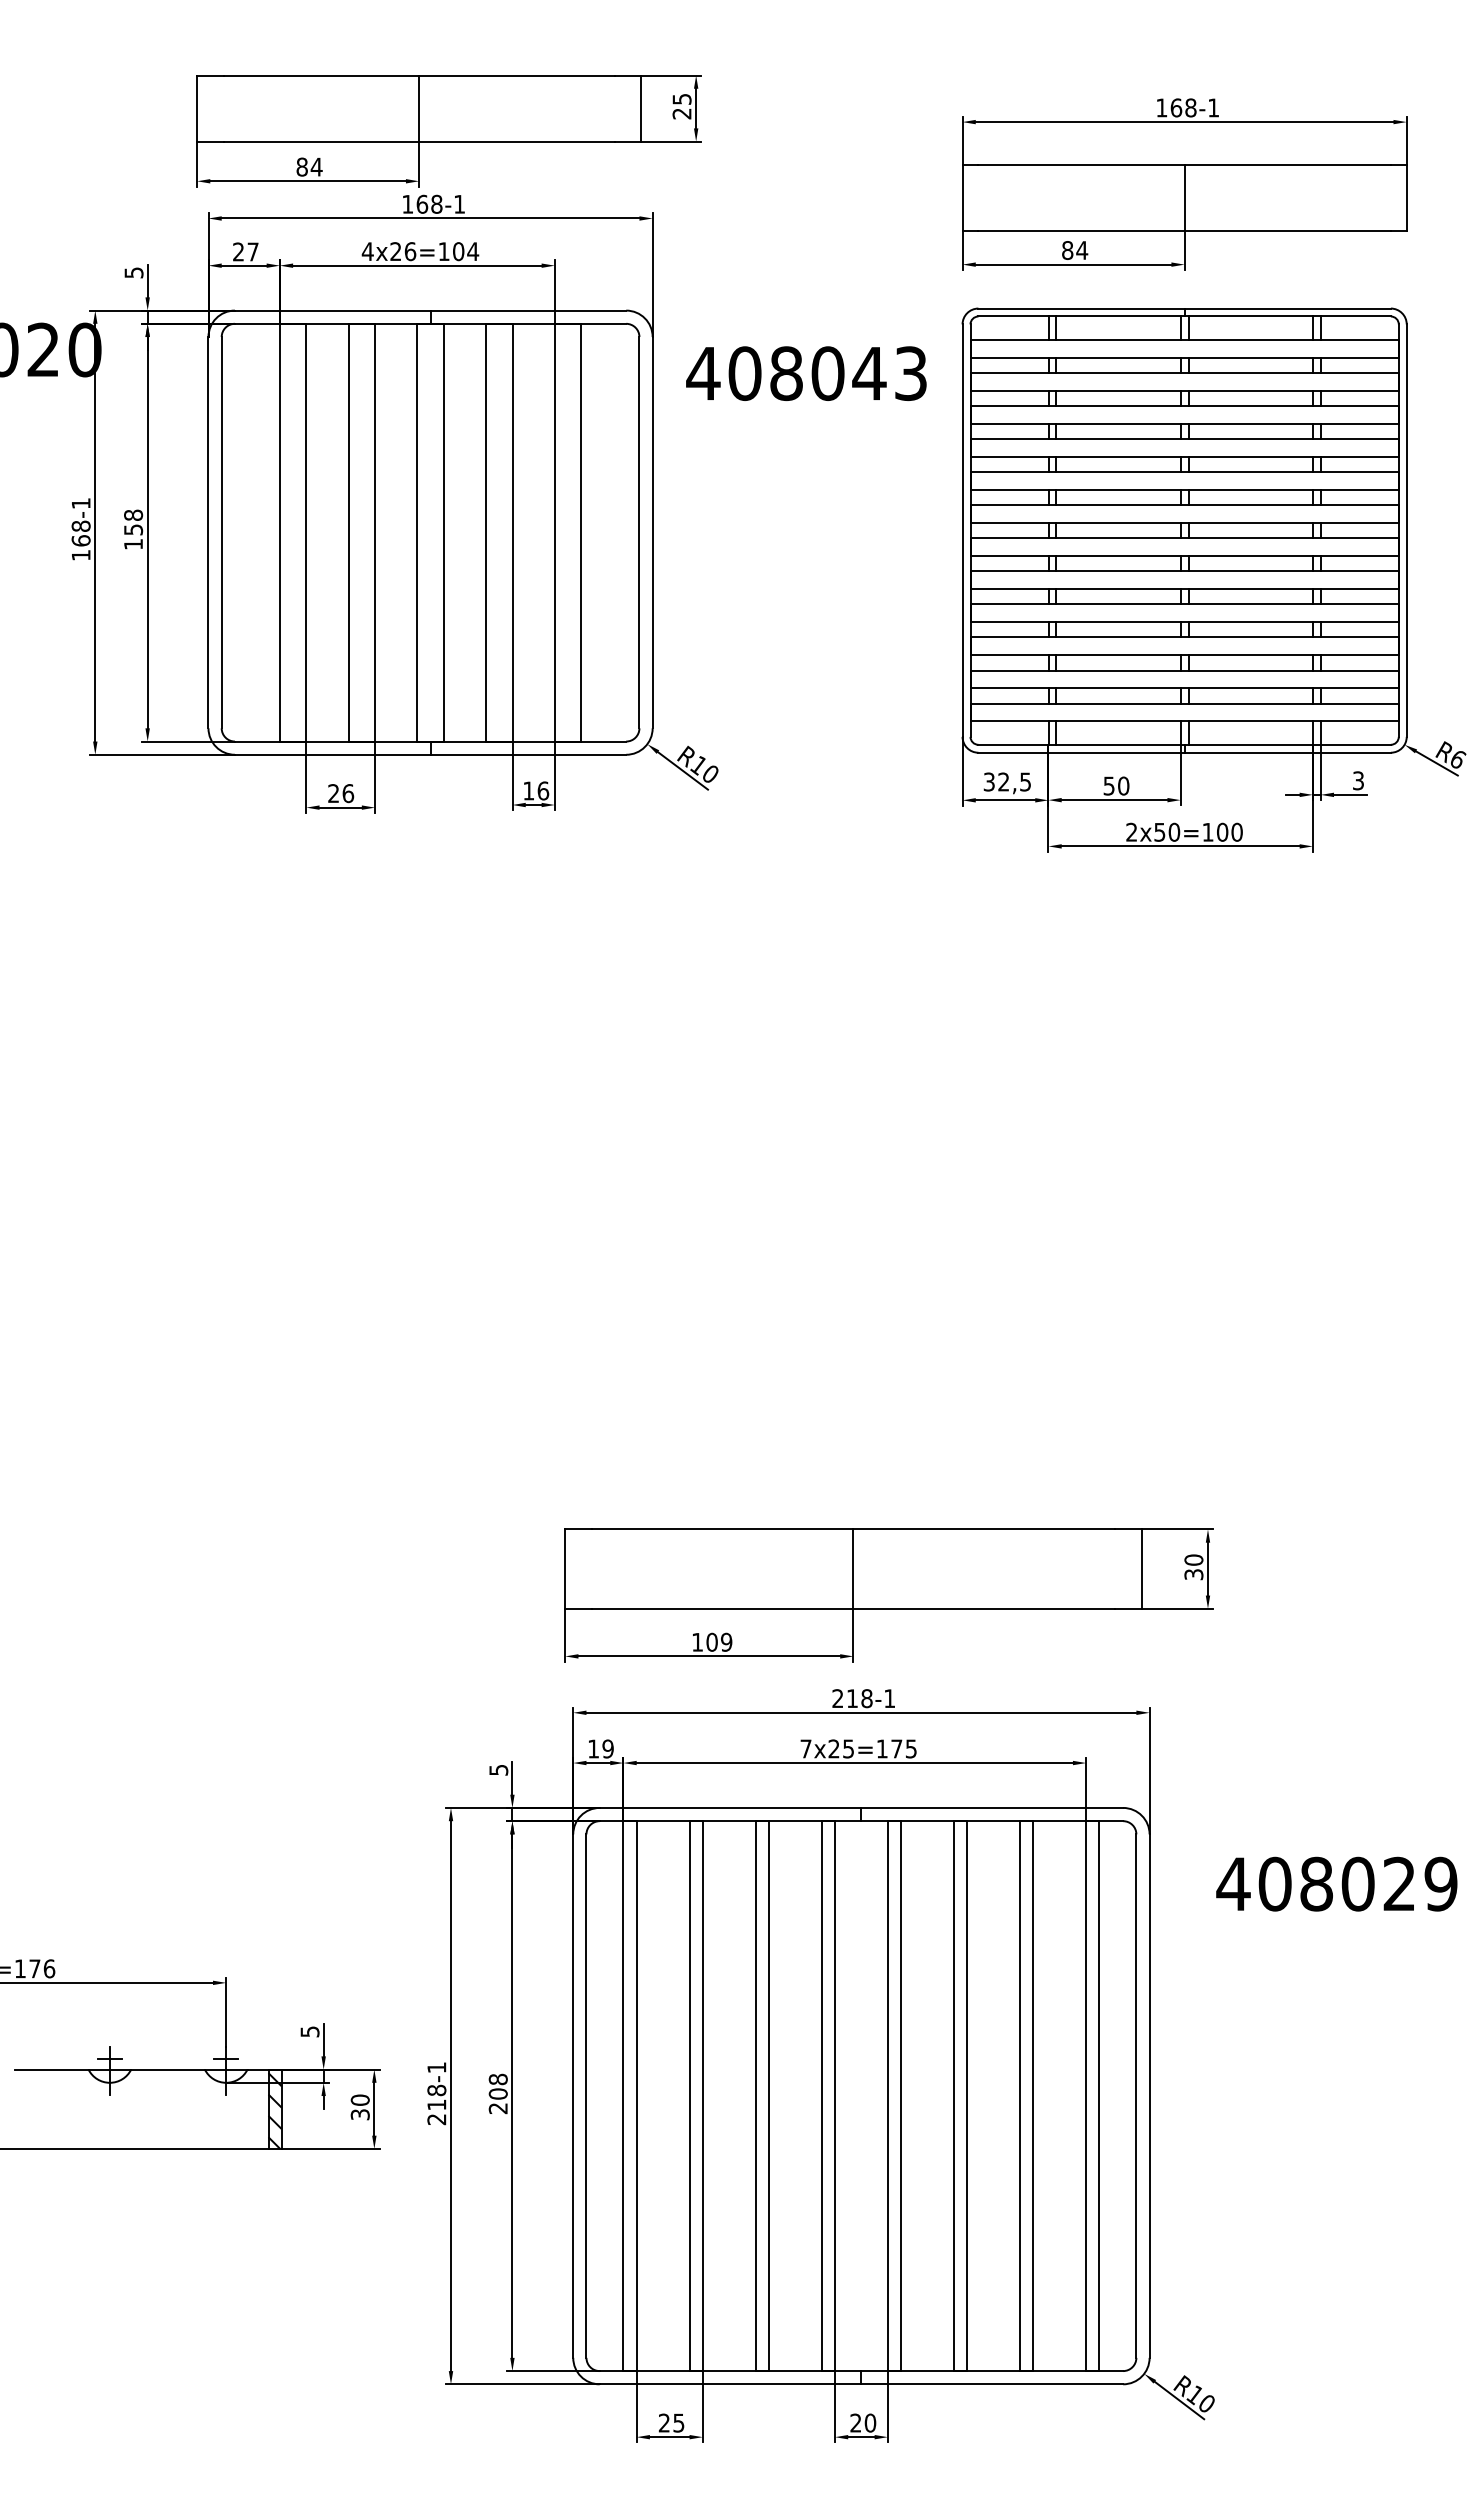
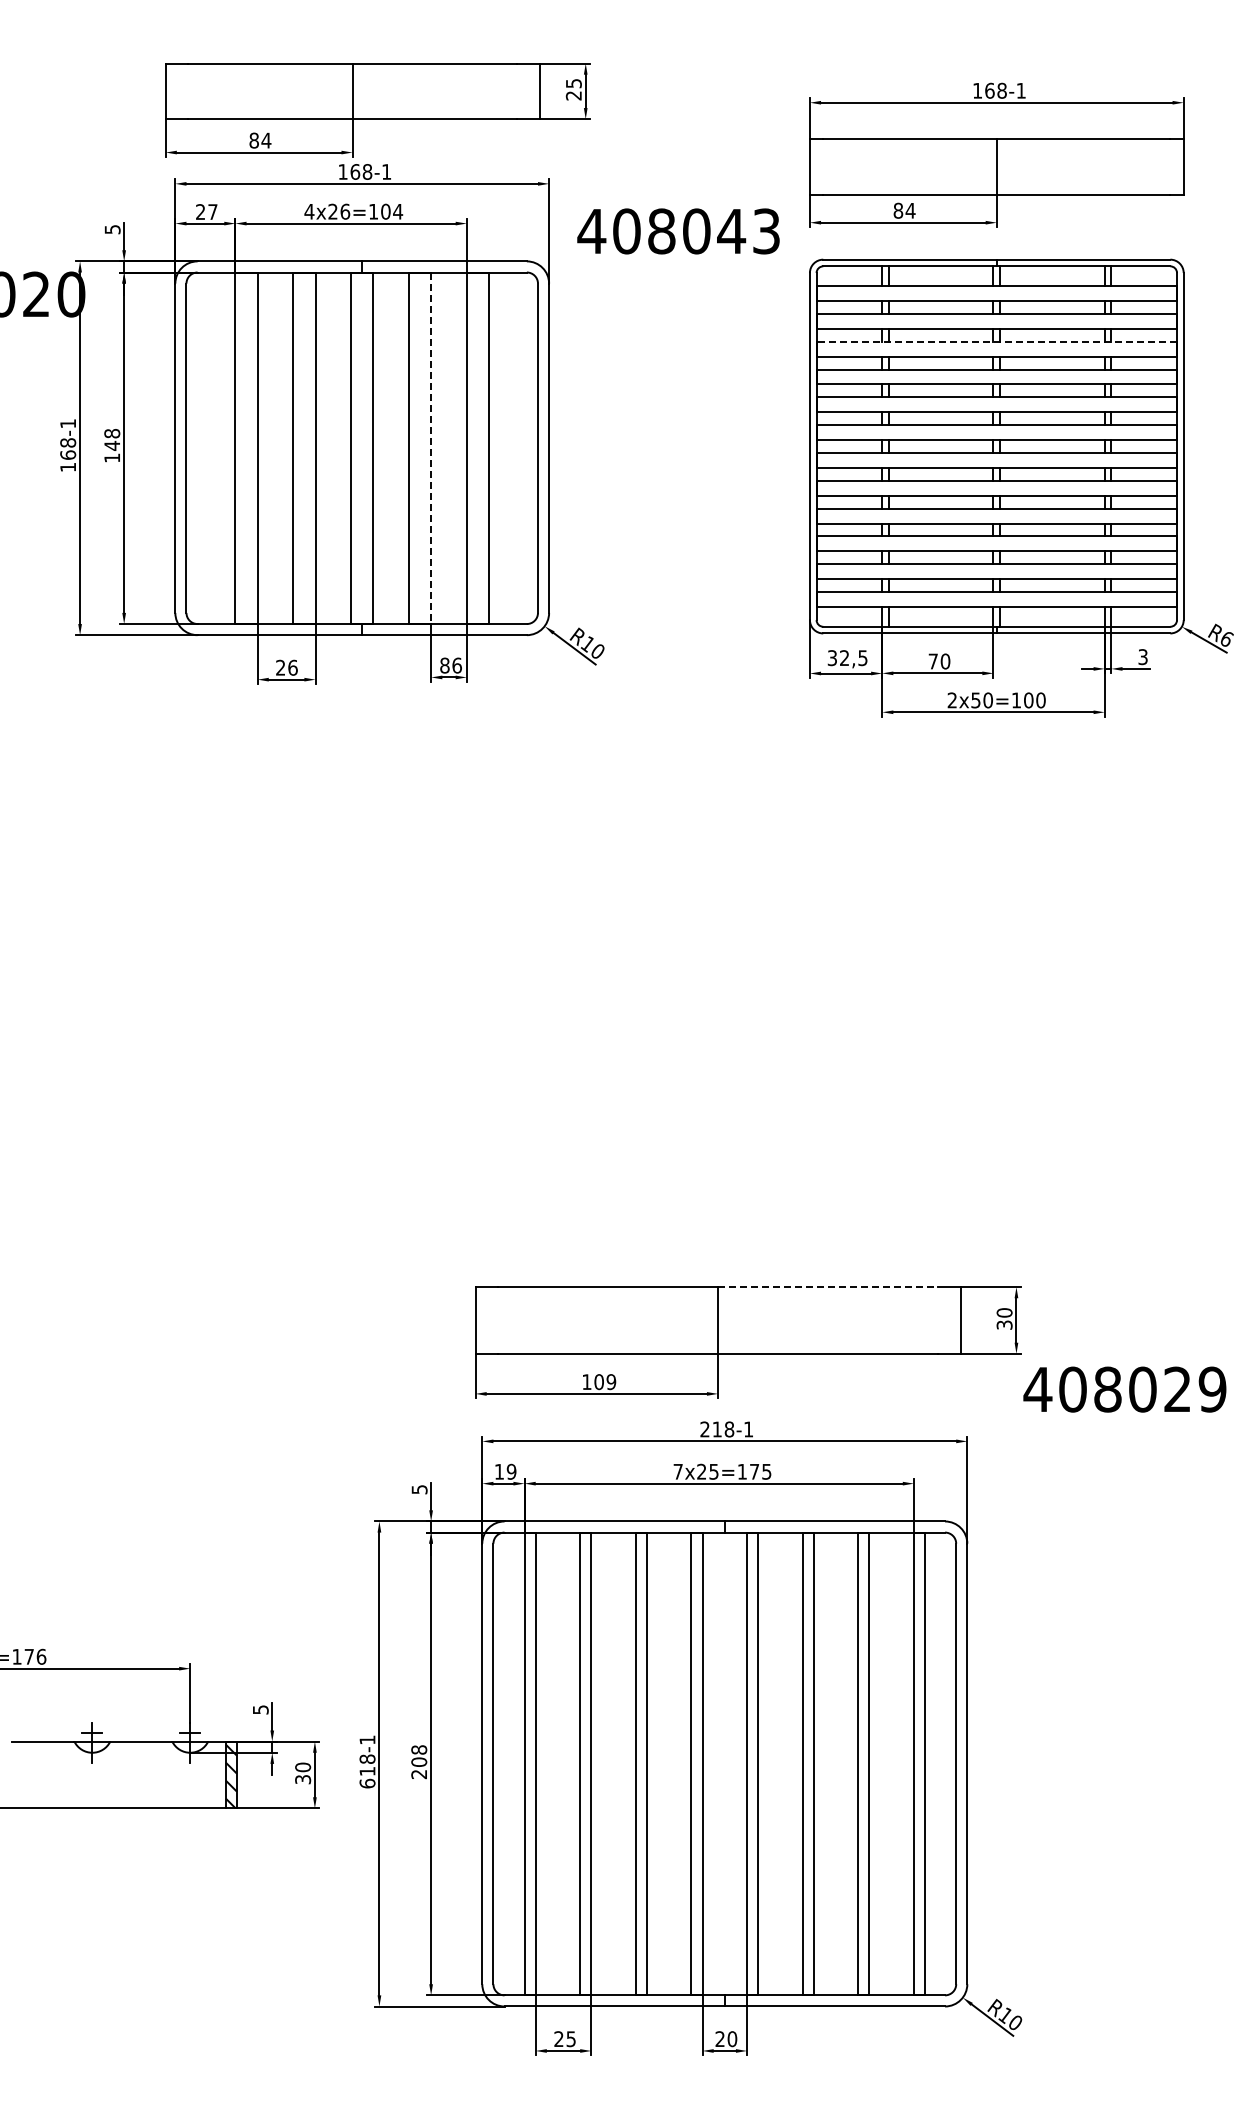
text: (806, 373) -> (678, 231), moved
line: (1184, 405) -> (996, 341), solid -> dashed
text: (133, 529) -> (112, 445), 158 -> 148
line: (512, 532) -> (431, 448), solid -> dashed
text: (1108, 786) -> (932, 661), 50 -> 70
text: (528, 790) -> (444, 665), 16 -> 86
line: (984, 1529) -> (828, 1287), solid -> dashed
text: (1336, 1884) -> (1124, 1389), moved
text: (436, 2119) -> (367, 1783), 218 -> 618

